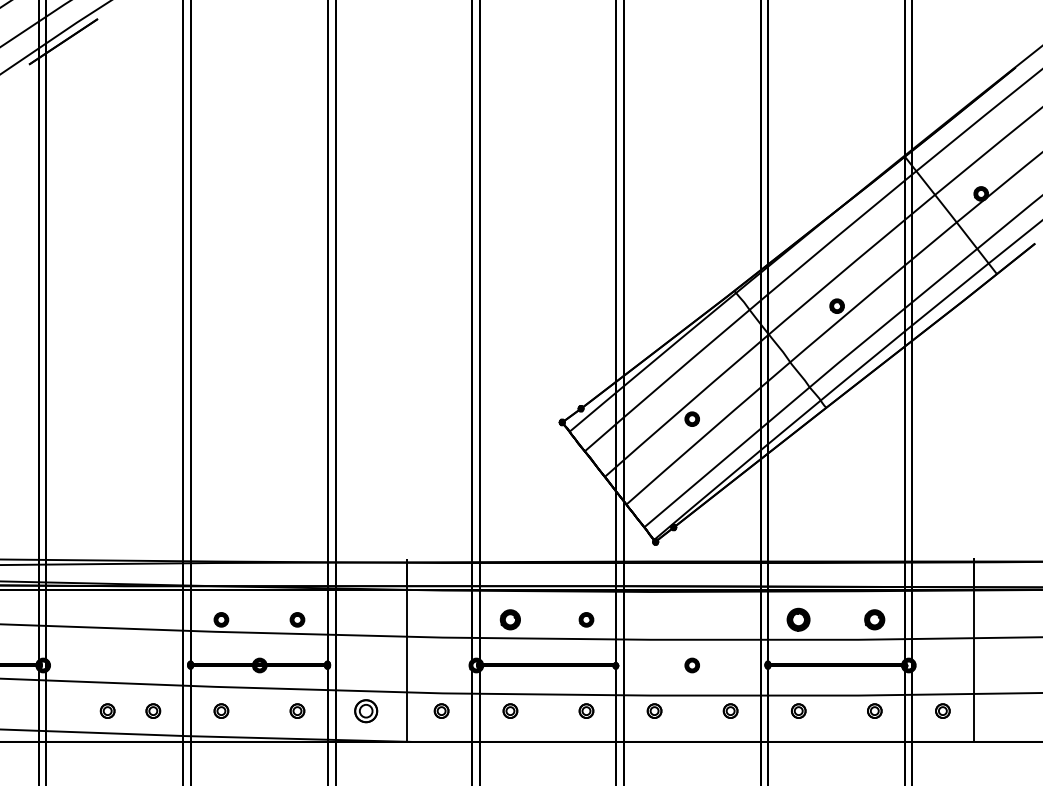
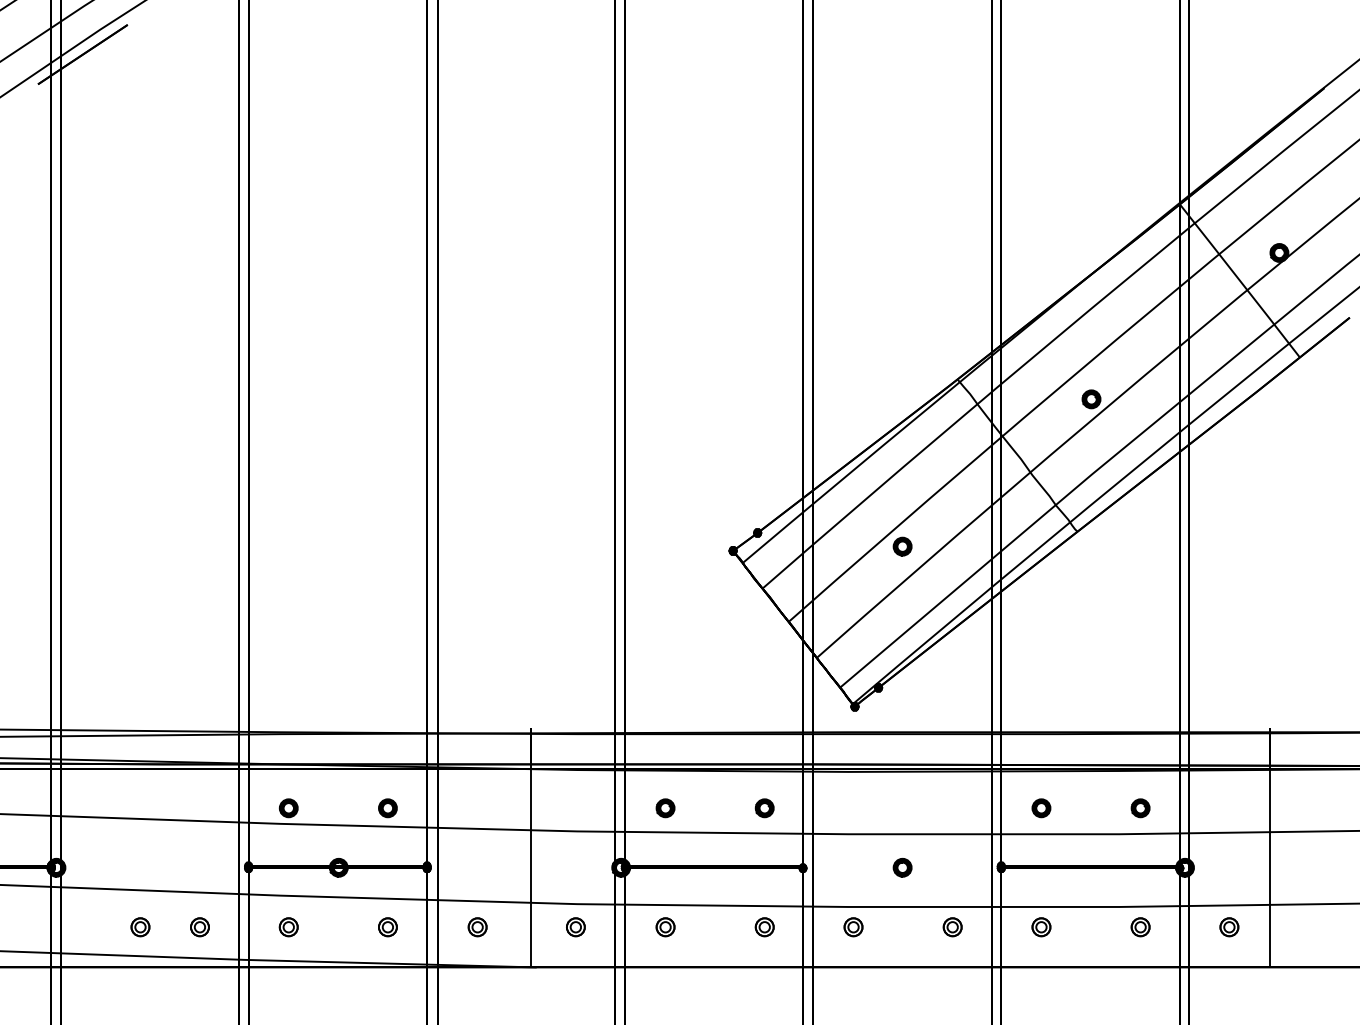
part: (510, 619) -> (665, 807), size x0.71
part: (798, 619) -> (1041, 807), size x0.62
part: (874, 619) -> (1140, 807), size x0.71
part: (366, 710) -> (477, 926), size x0.62

